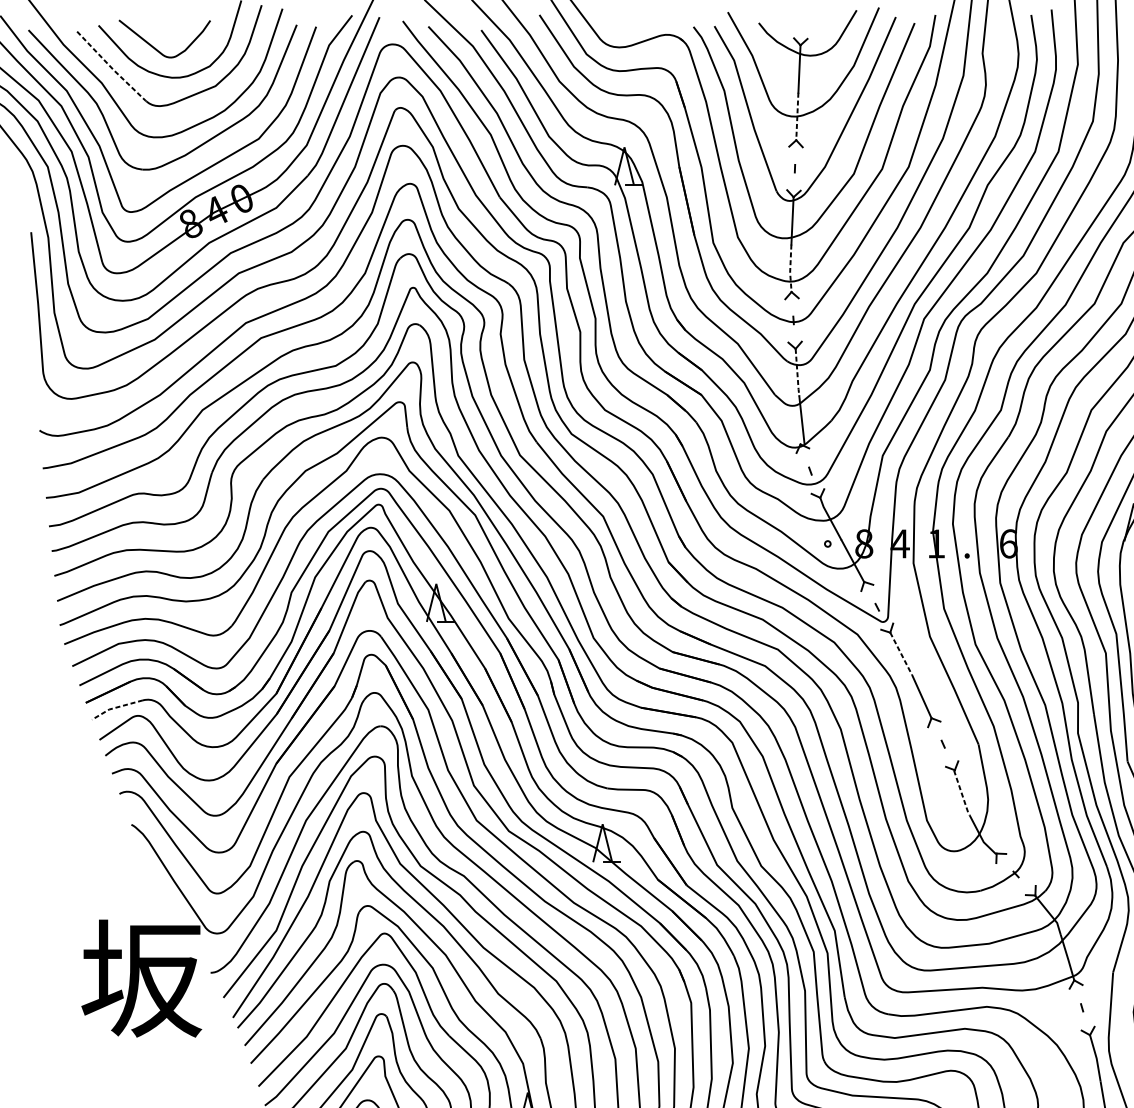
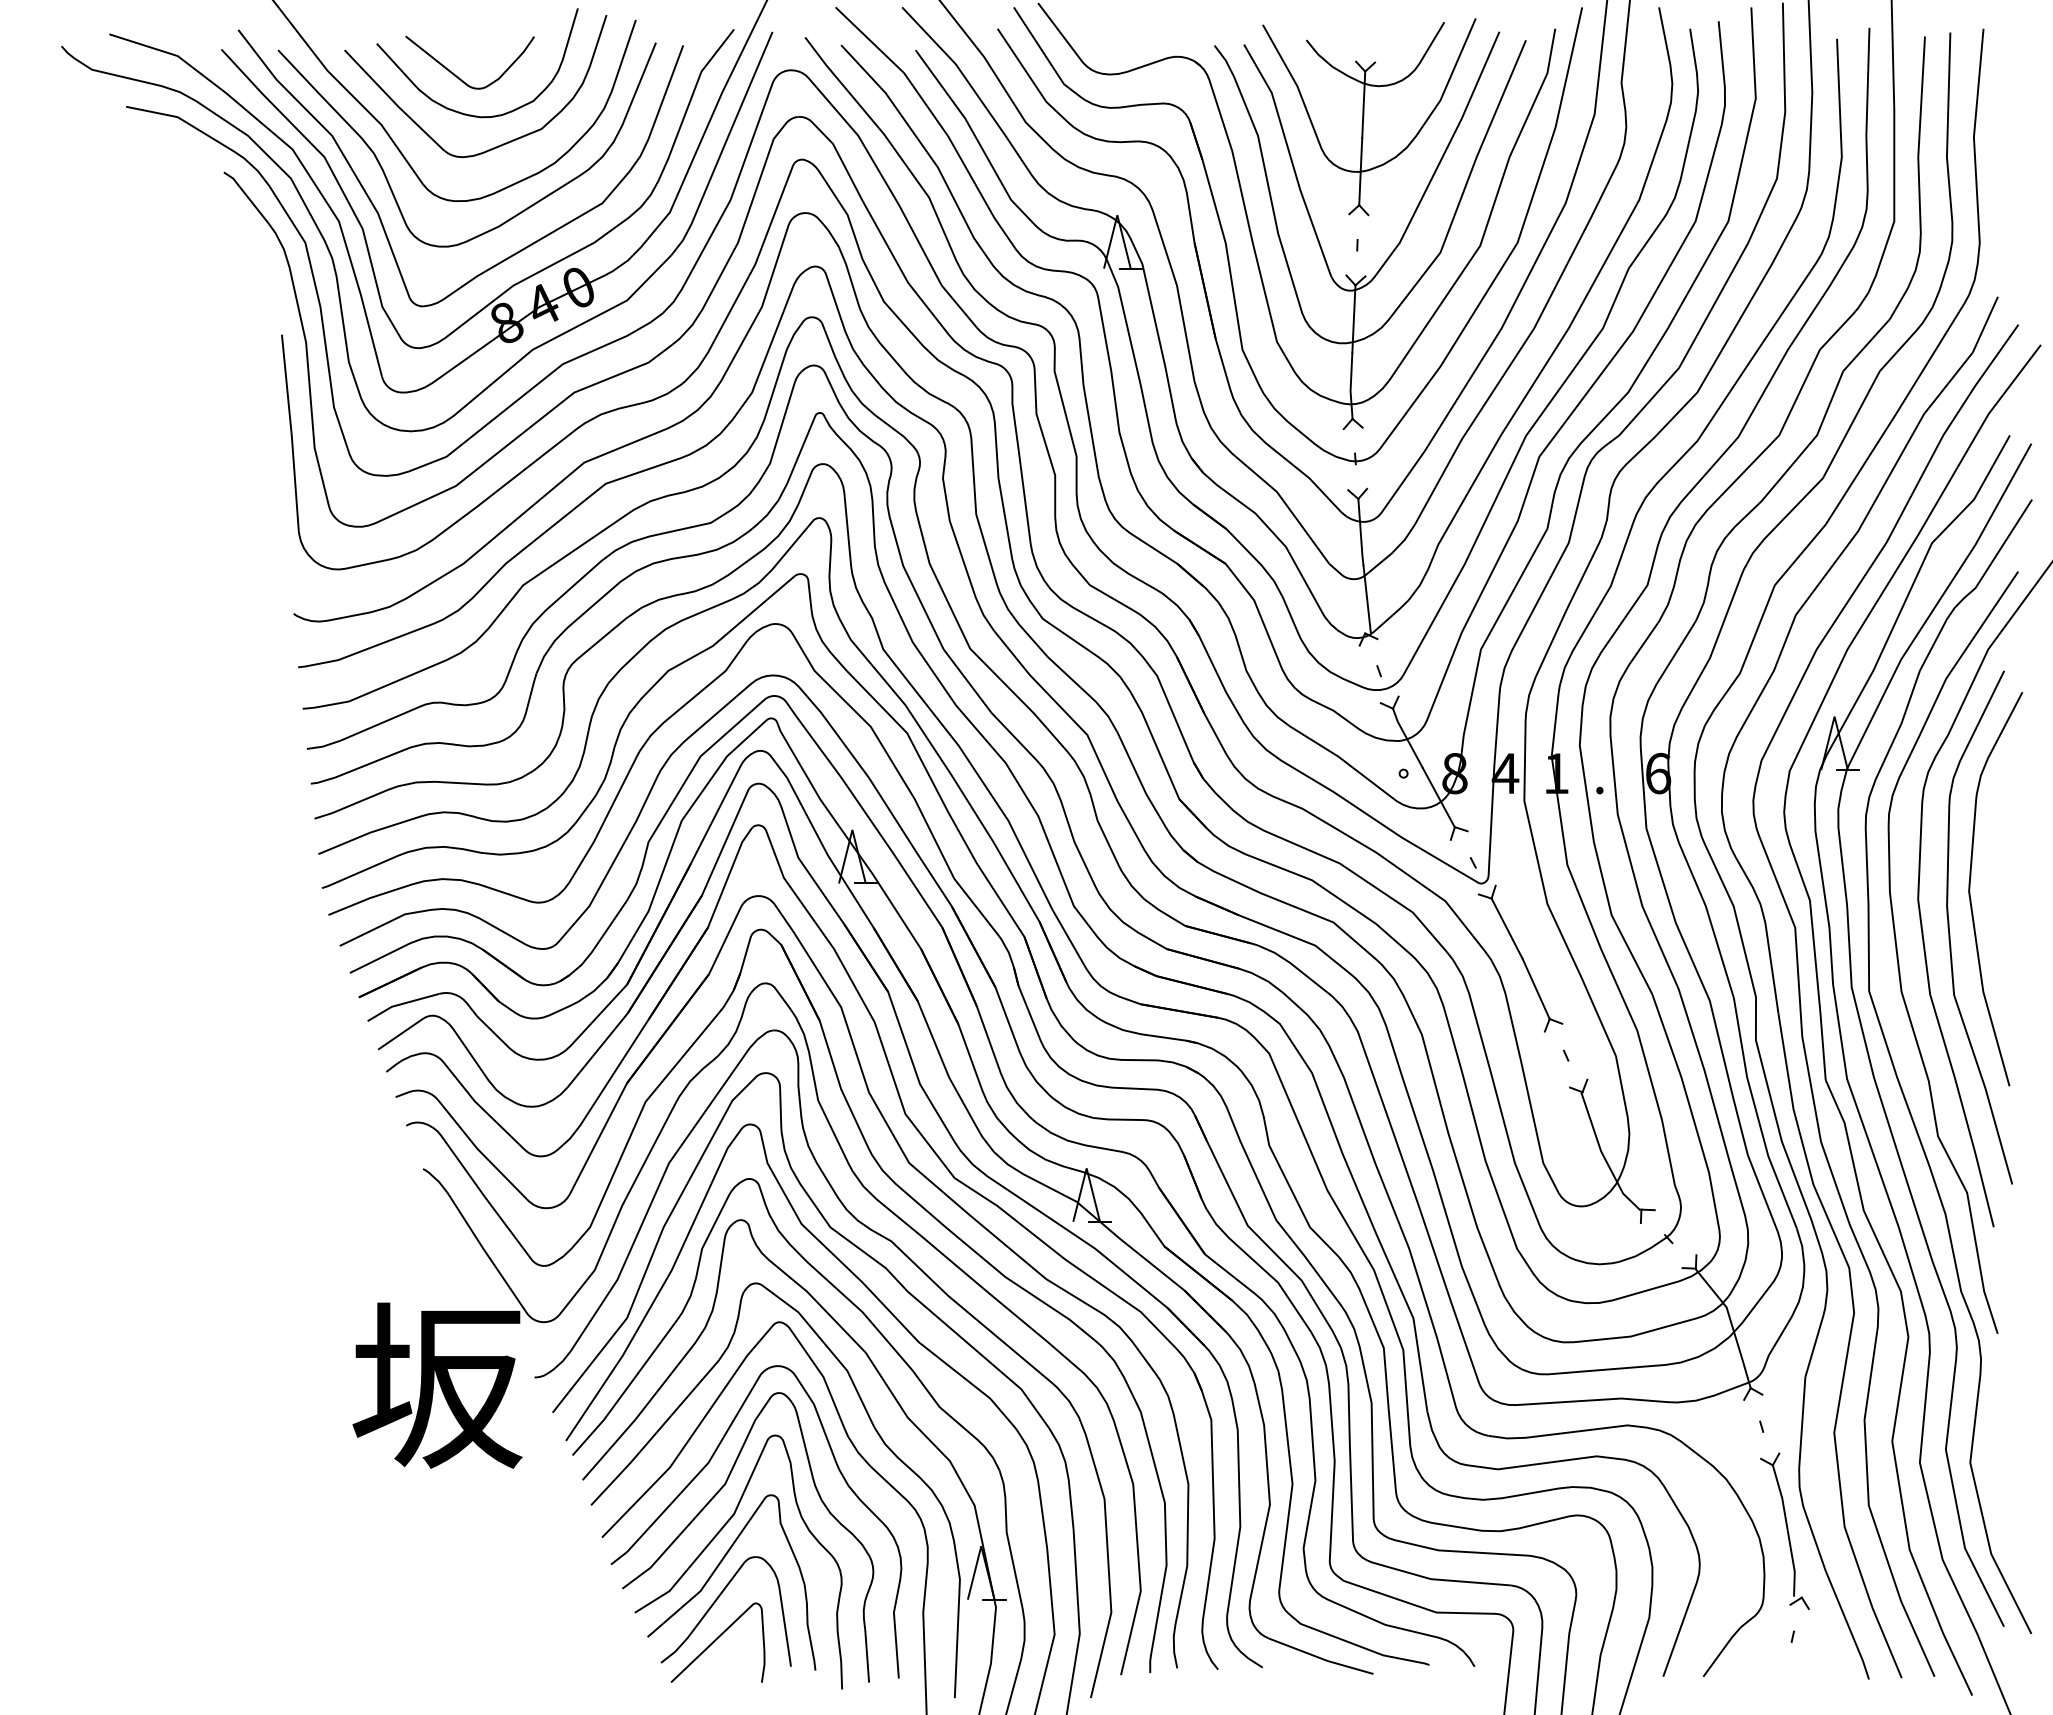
line: (111, 67) -> (394, 102), dashed -> solid
line: (797, 117) -> (1360, 172), dashed -> solid
line: (790, 268) -> (1350, 386), dashed -> solid
line: (797, 373) -> (1360, 533), dashed -> solid
line: (901, 653) -> (1507, 928), dashed -> solid
line: (116, 707) -> (401, 1004), dashed -> solid
line: (961, 793) -> (1592, 1125), dashed -> solid

